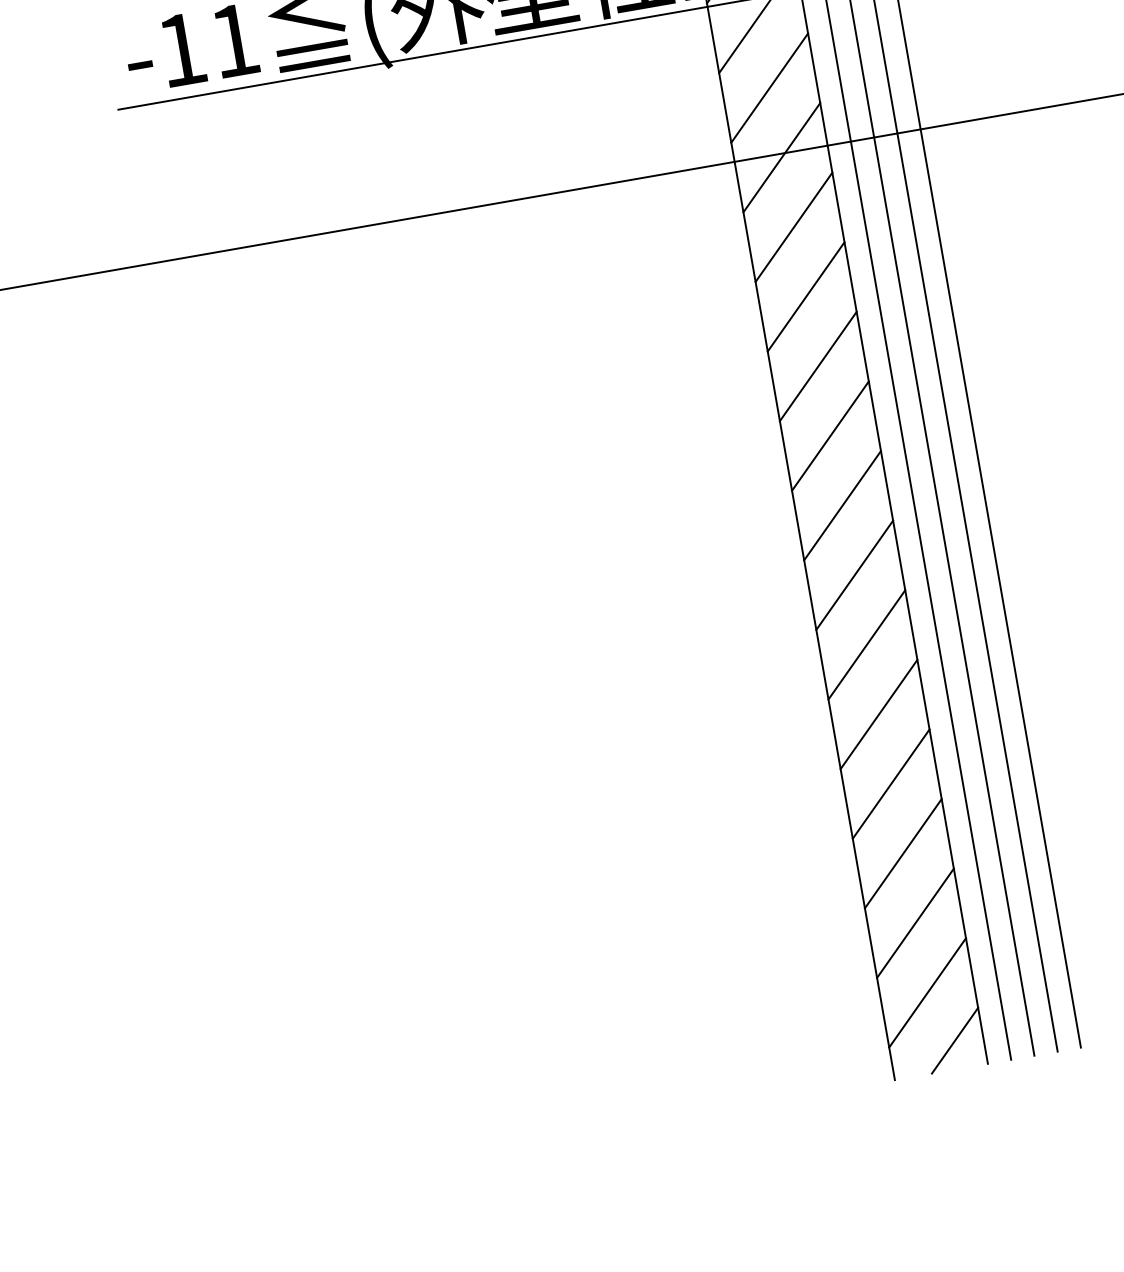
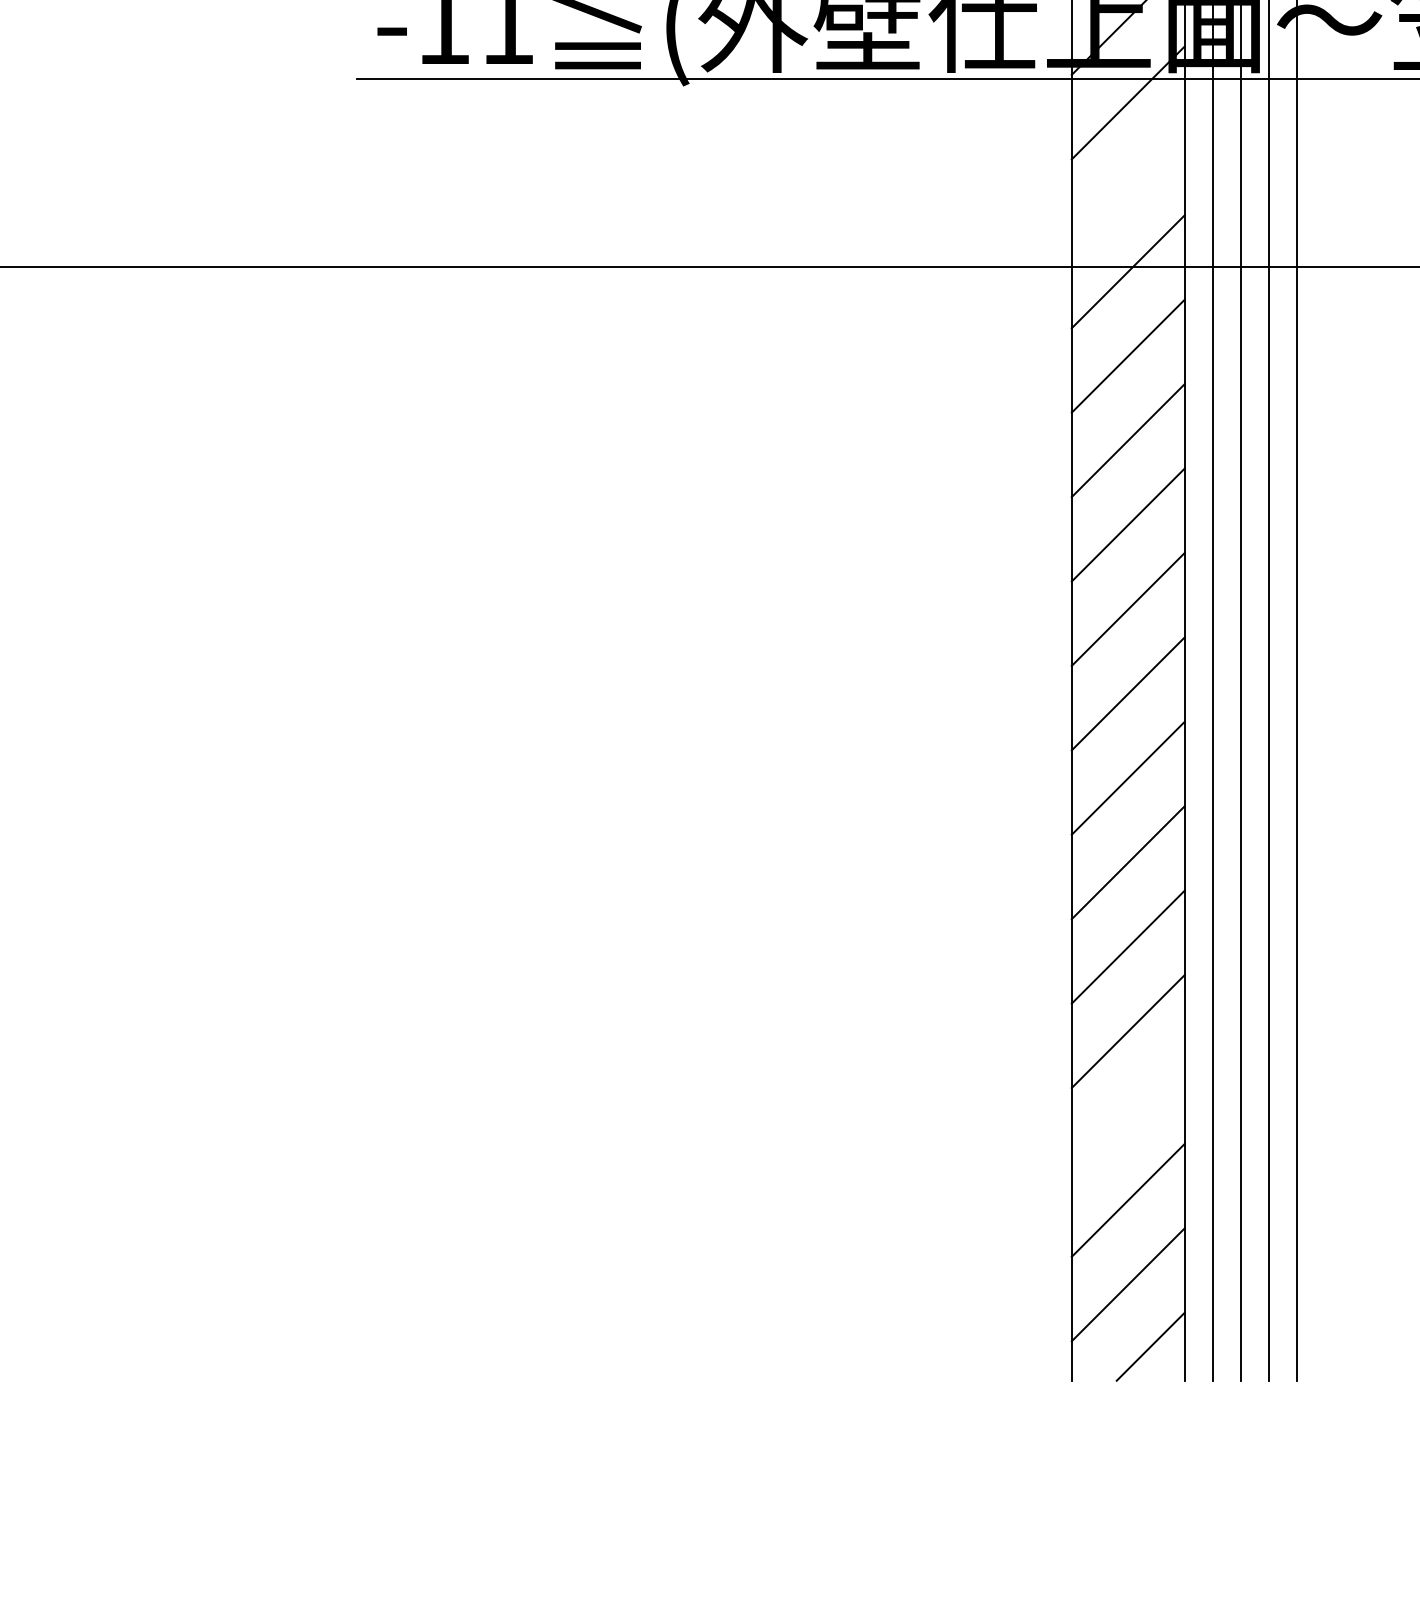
line: (769, 88) -> (1127, 187), removed
line: (902, 853) -> (1127, 1115), removed

